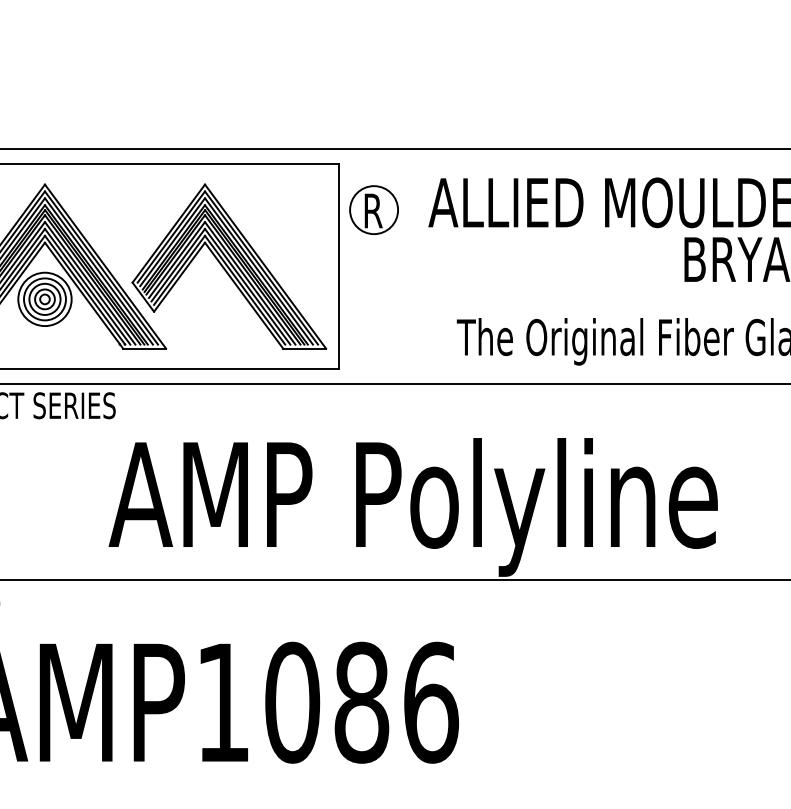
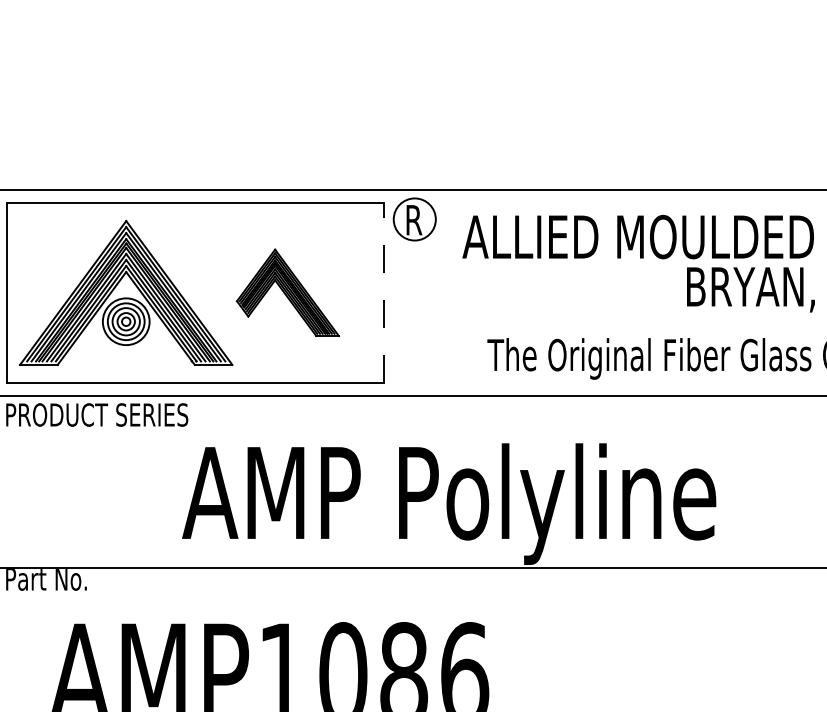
part: (373, 210) -> (414, 219), moved
part: (228, 266) -> (287, 292), size x0.6
line: (339, 266) -> (384, 292), solid -> dashed

